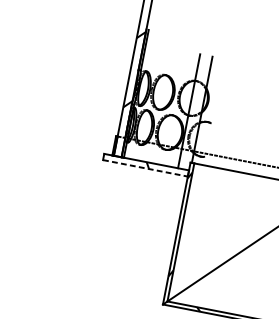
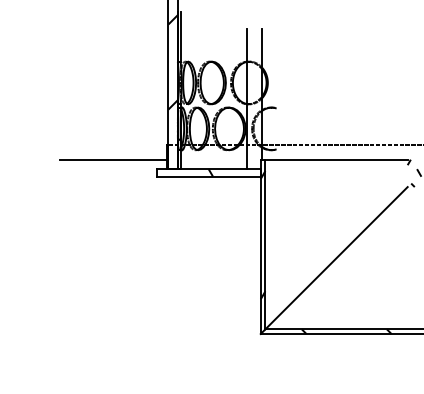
line: (69, 139) -> (112, 159), added
line: (146, 168) -> (209, 176), dashed -> solid

